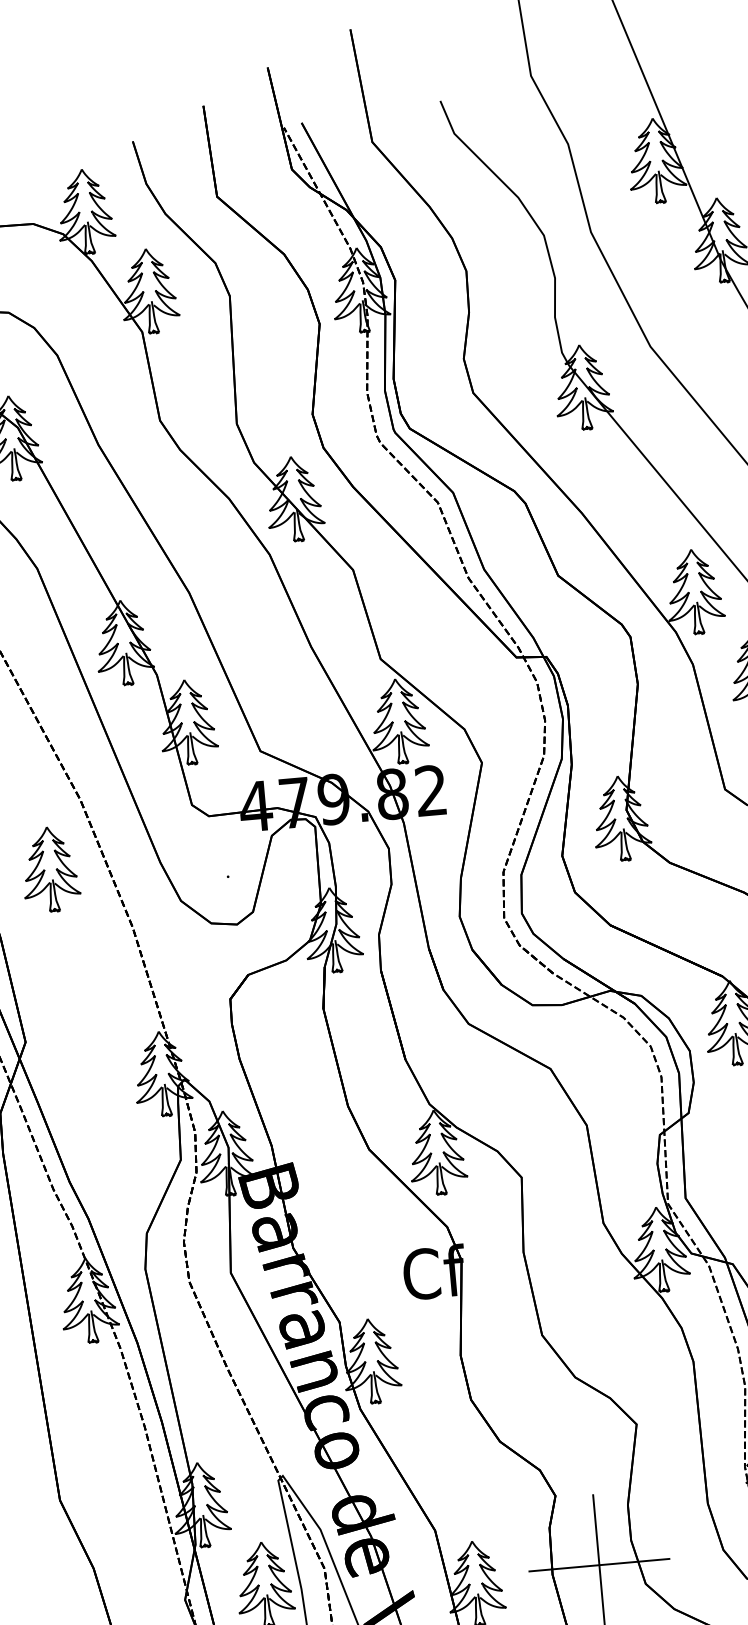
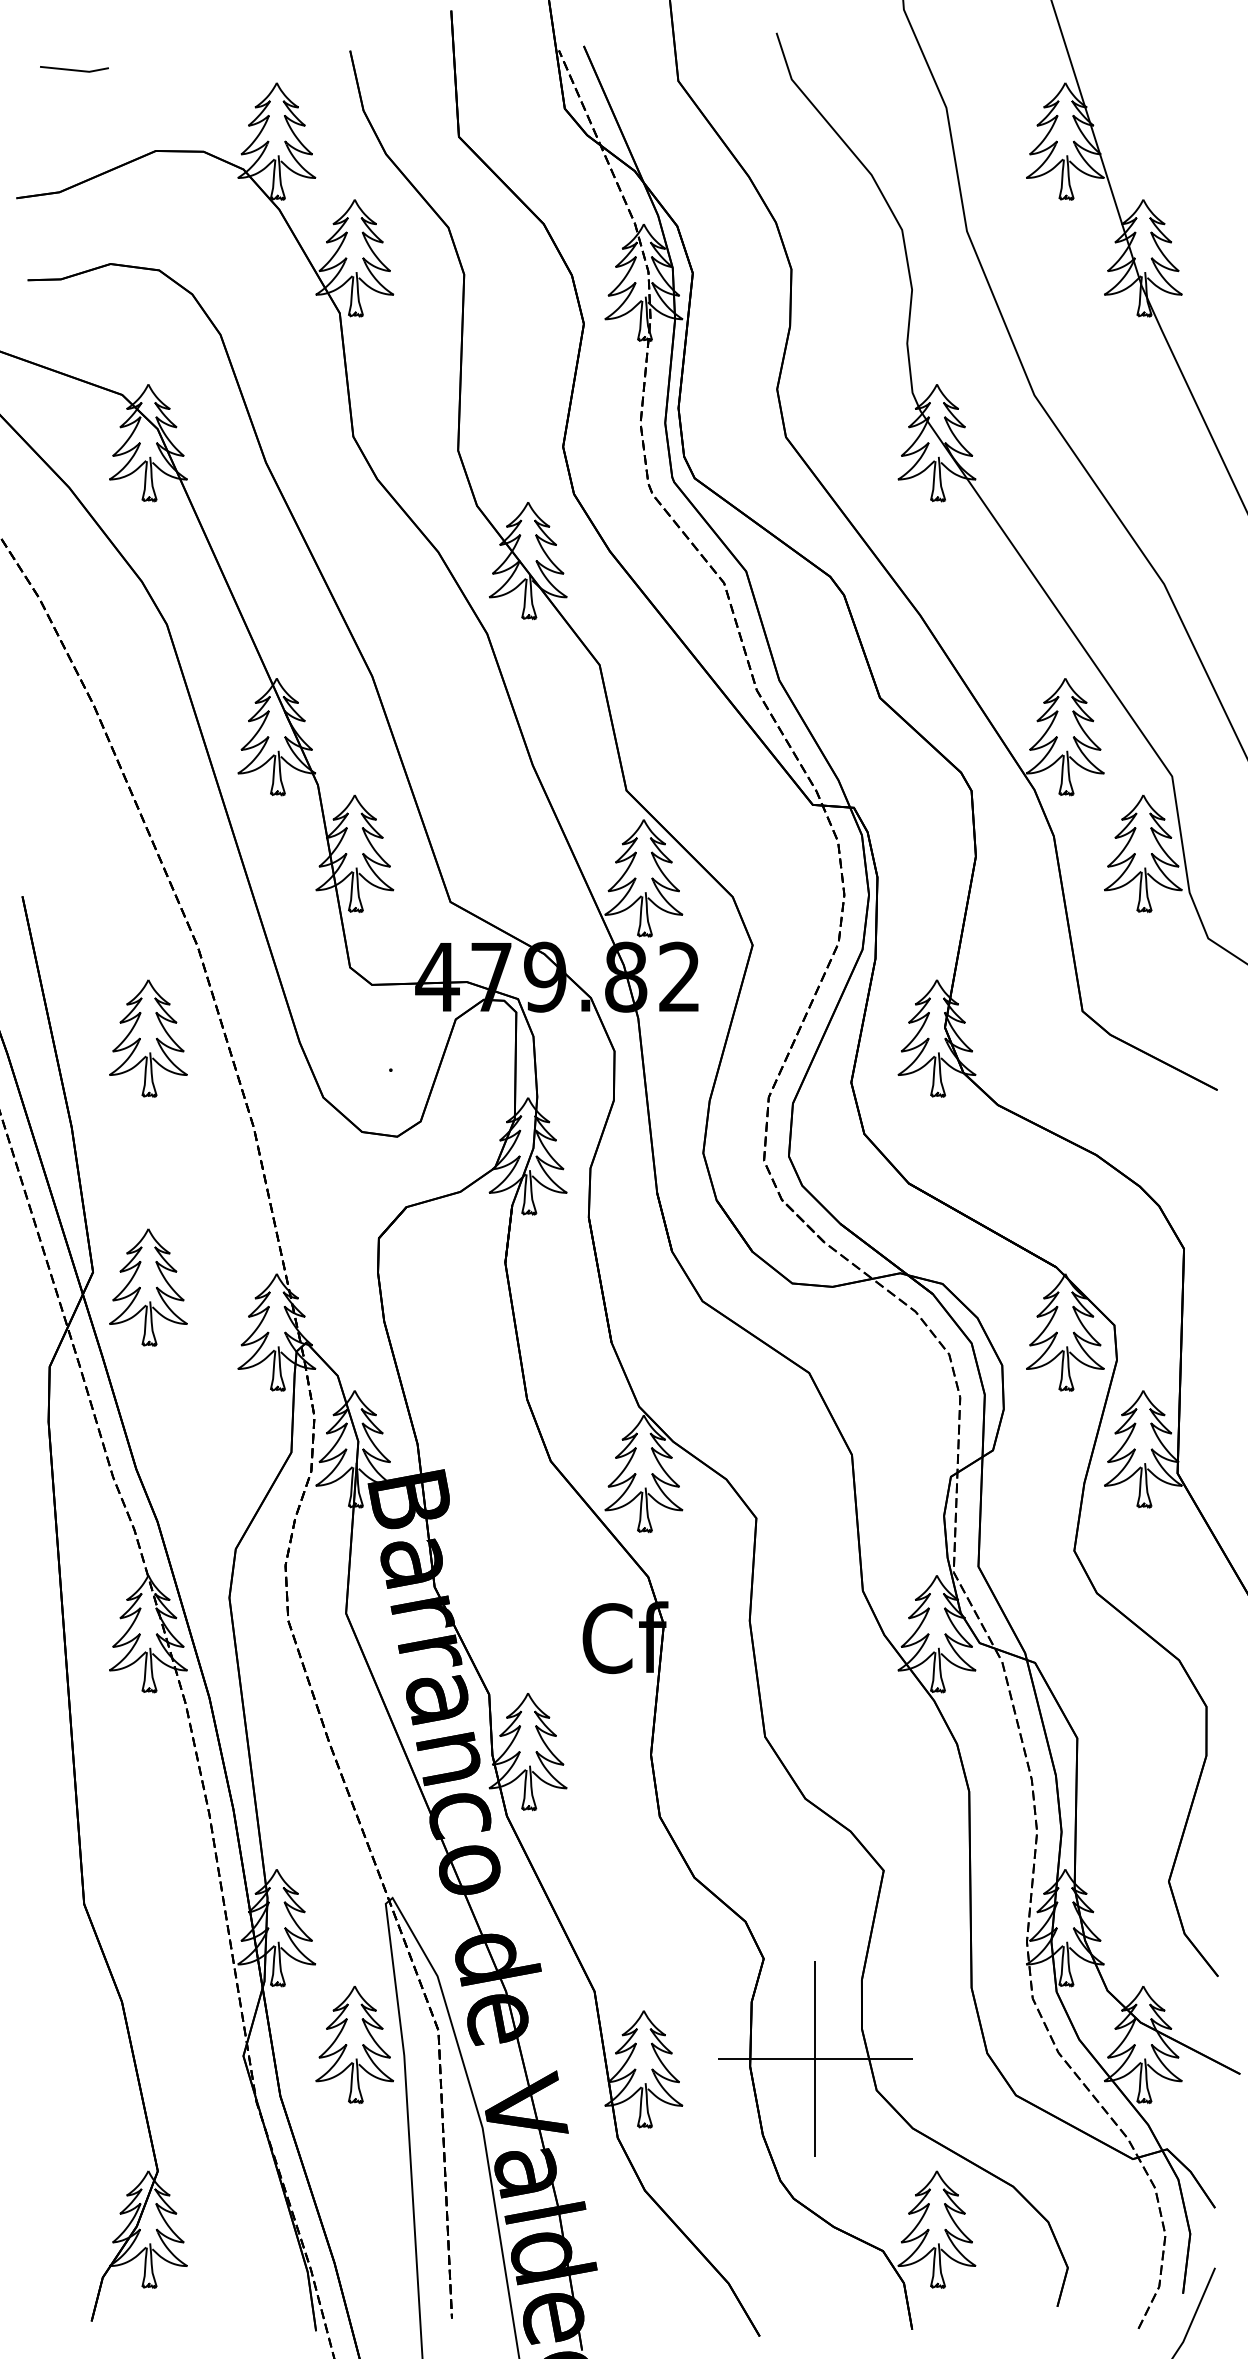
part: (66, 1049) -> (148, 1287), added

